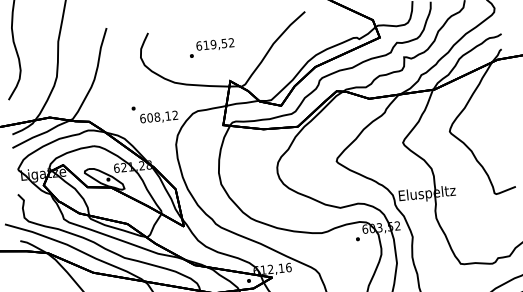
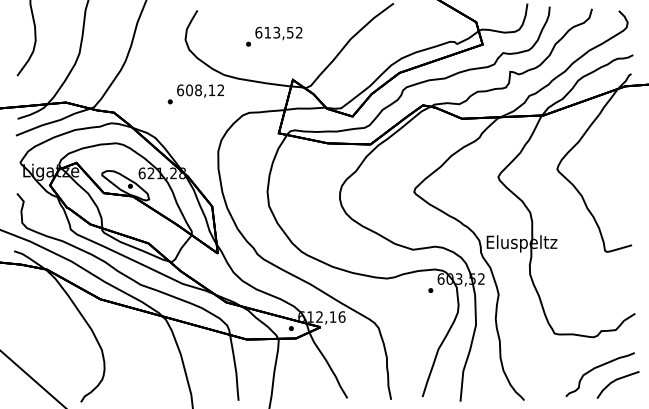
text: (213, 44) -> (276, 32), 619,52 -> 613,52
text: (158, 117) -> (200, 90), moved

